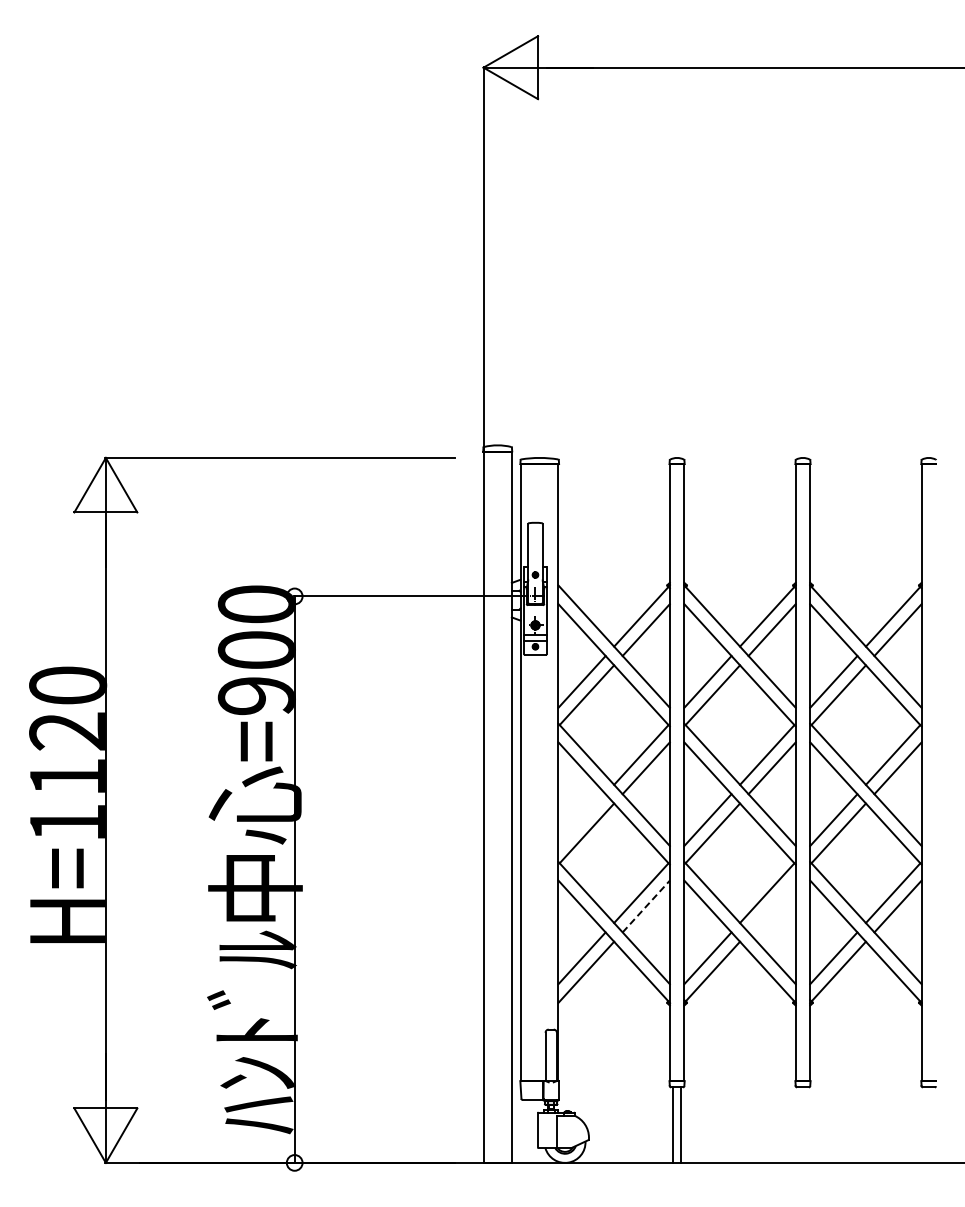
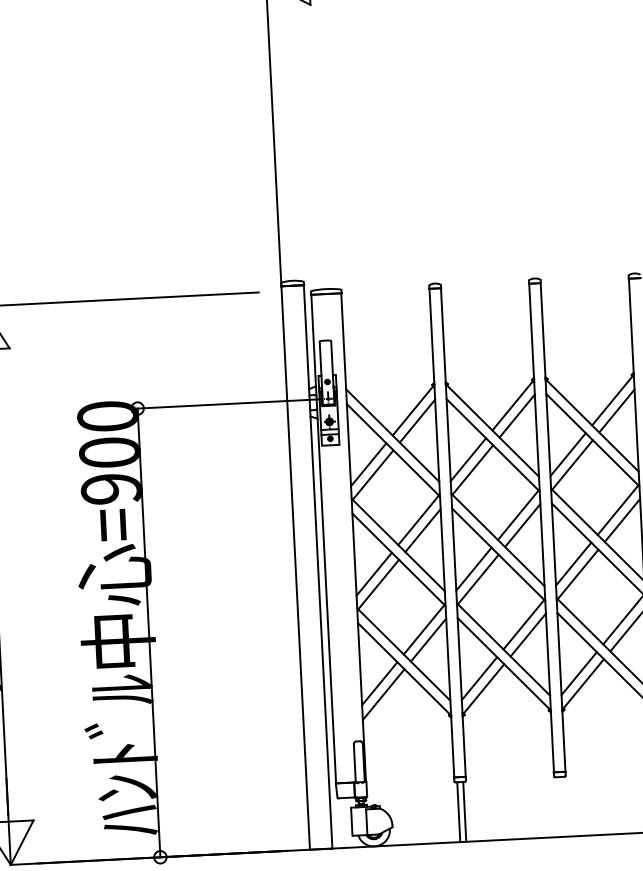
line: (581, 819) -> (373, 573), added
line: (646, 906) -> (428, 640), dashed -> solid
line: (771, 906) -> (527, 635), added

